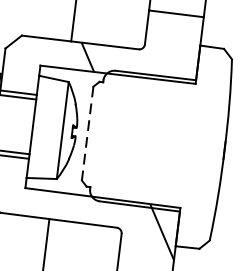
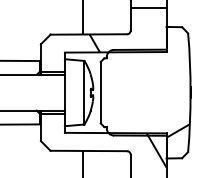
line: (87, 133) -> (100, 92), dashed -> solid
hatch: (197, 205) -> (177, 130), added

